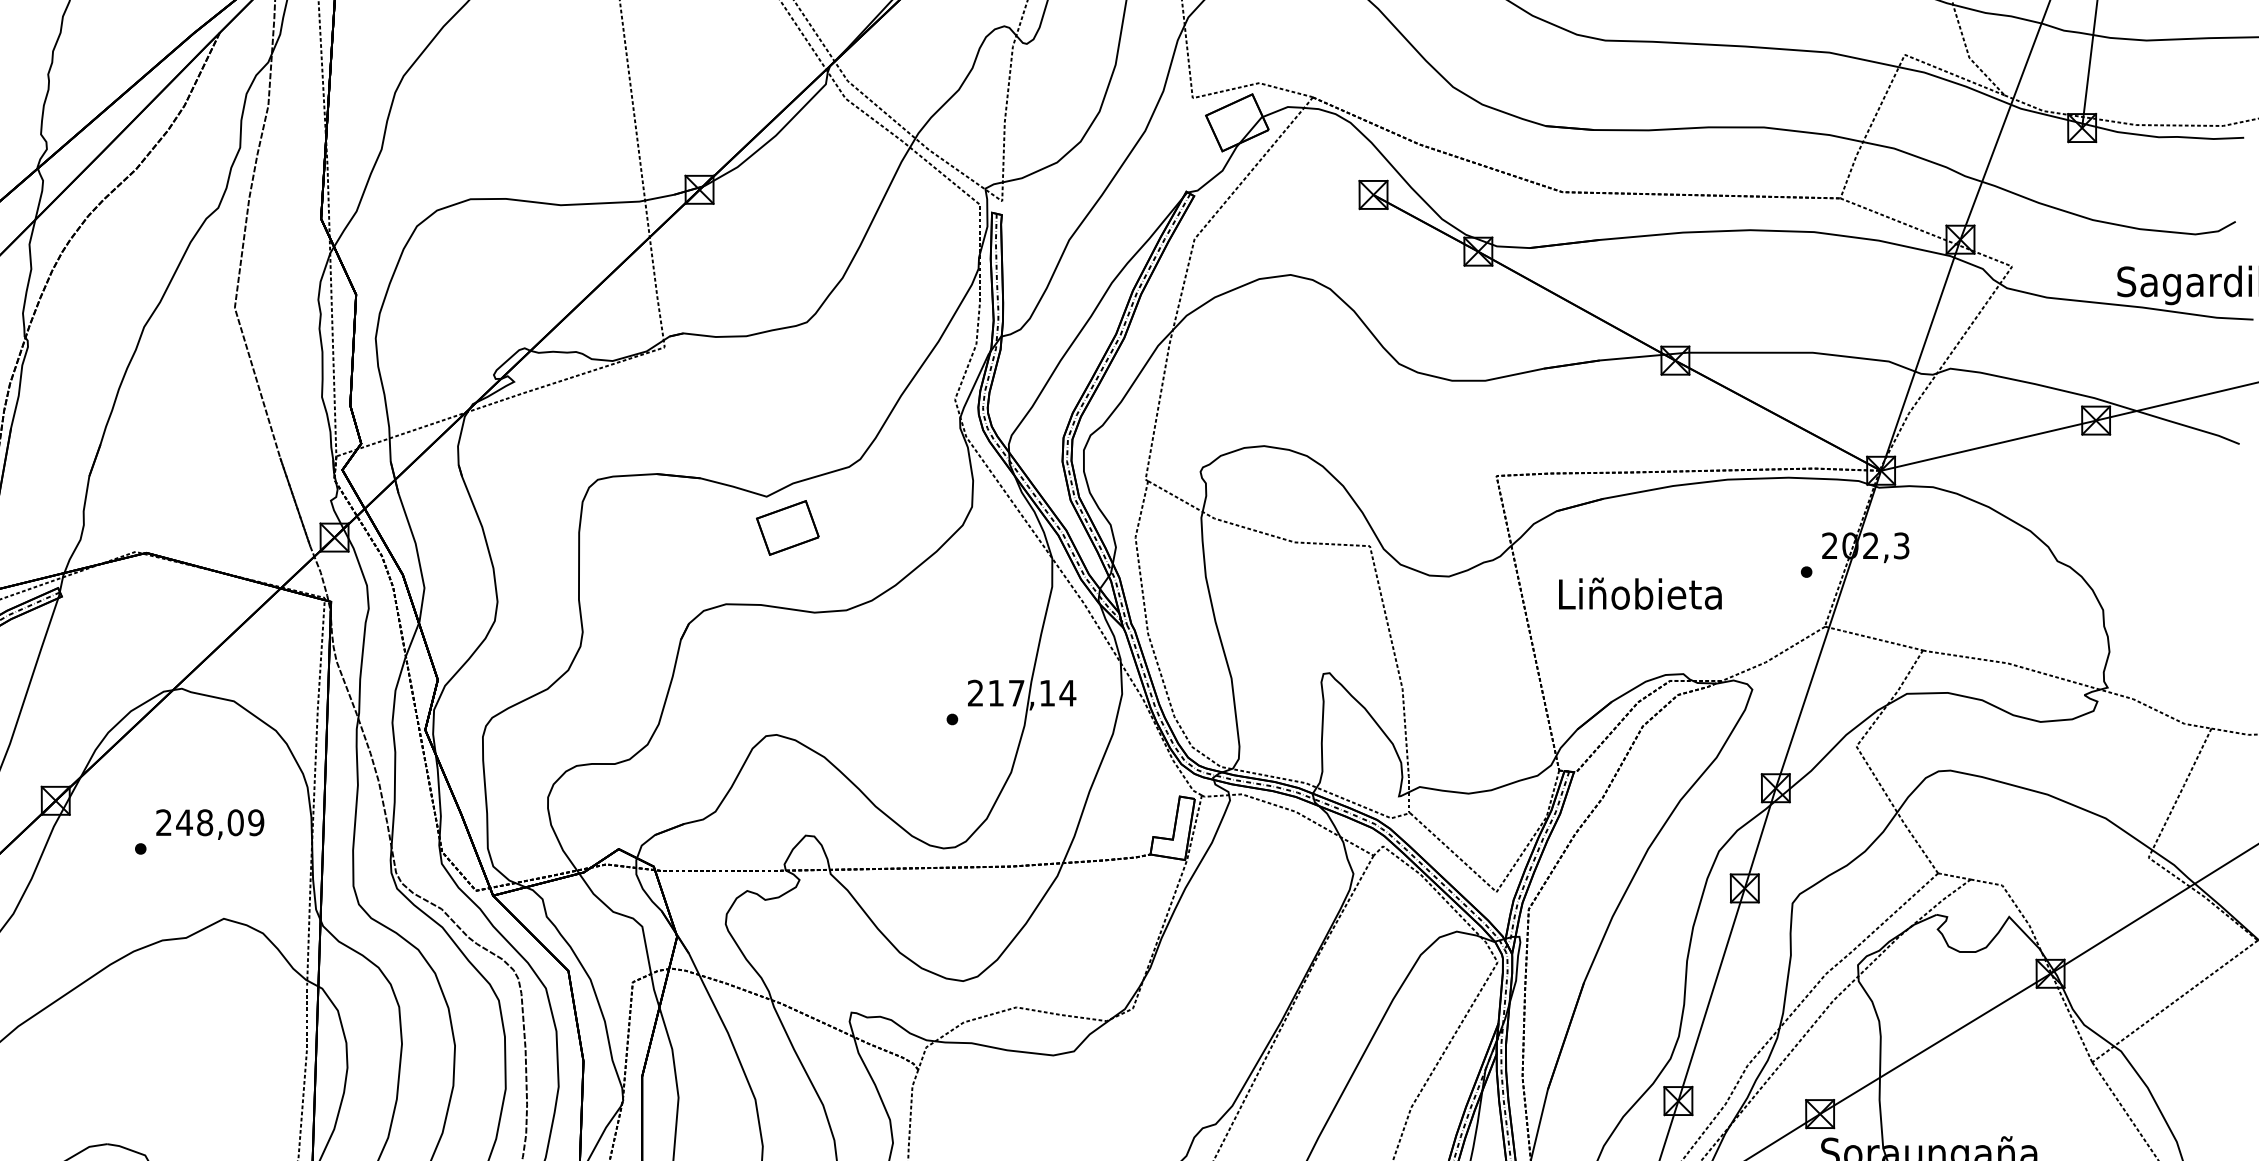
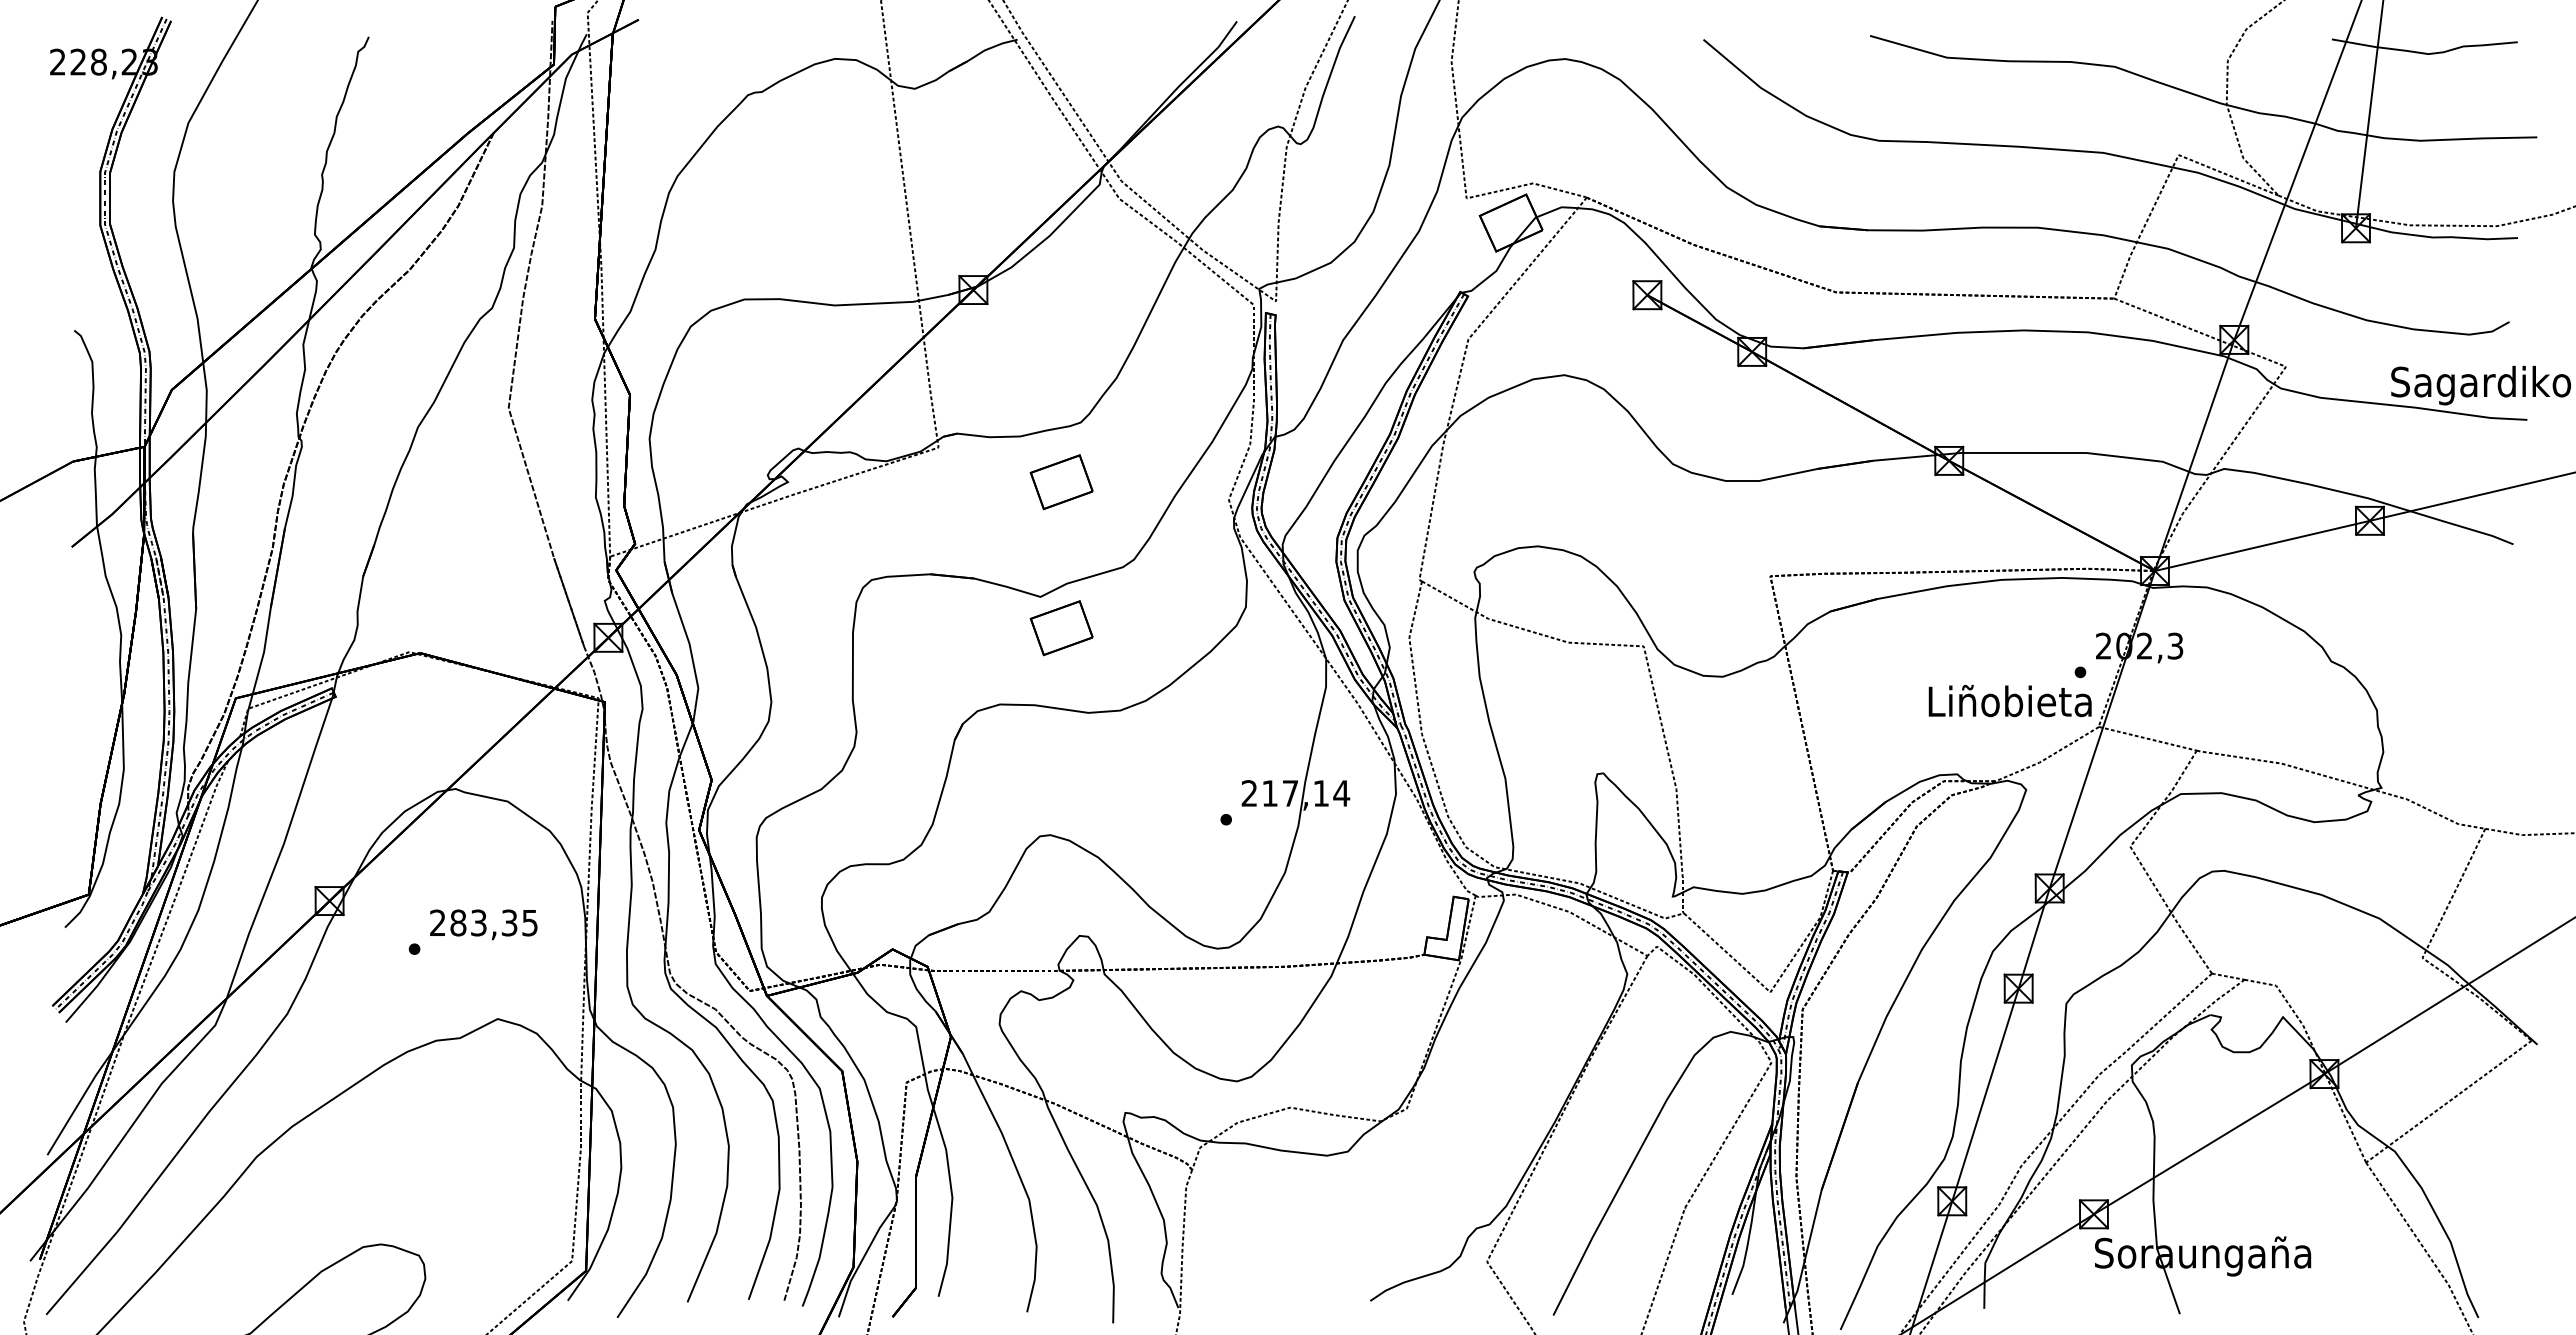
part: (787, 382) -> (1061, 482), added
text: (1639, 593) -> (2009, 700), moved
text: (219, 822) -> (493, 922), 248,09 -> 283,35

